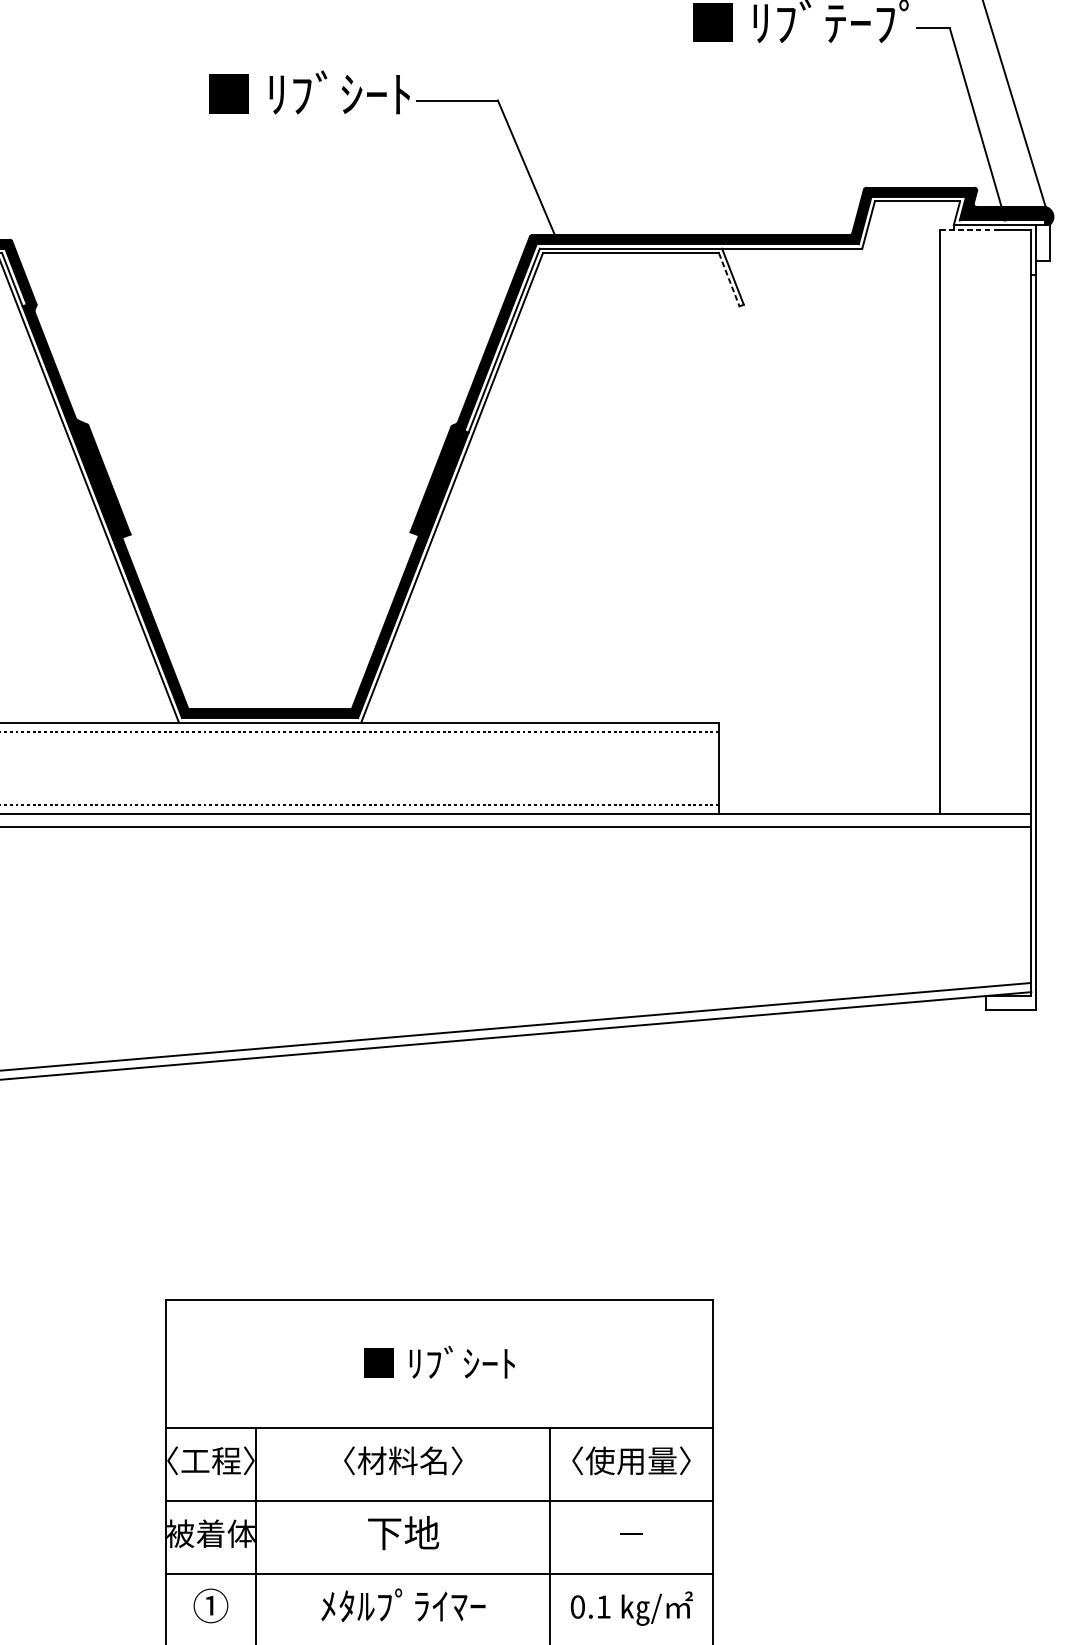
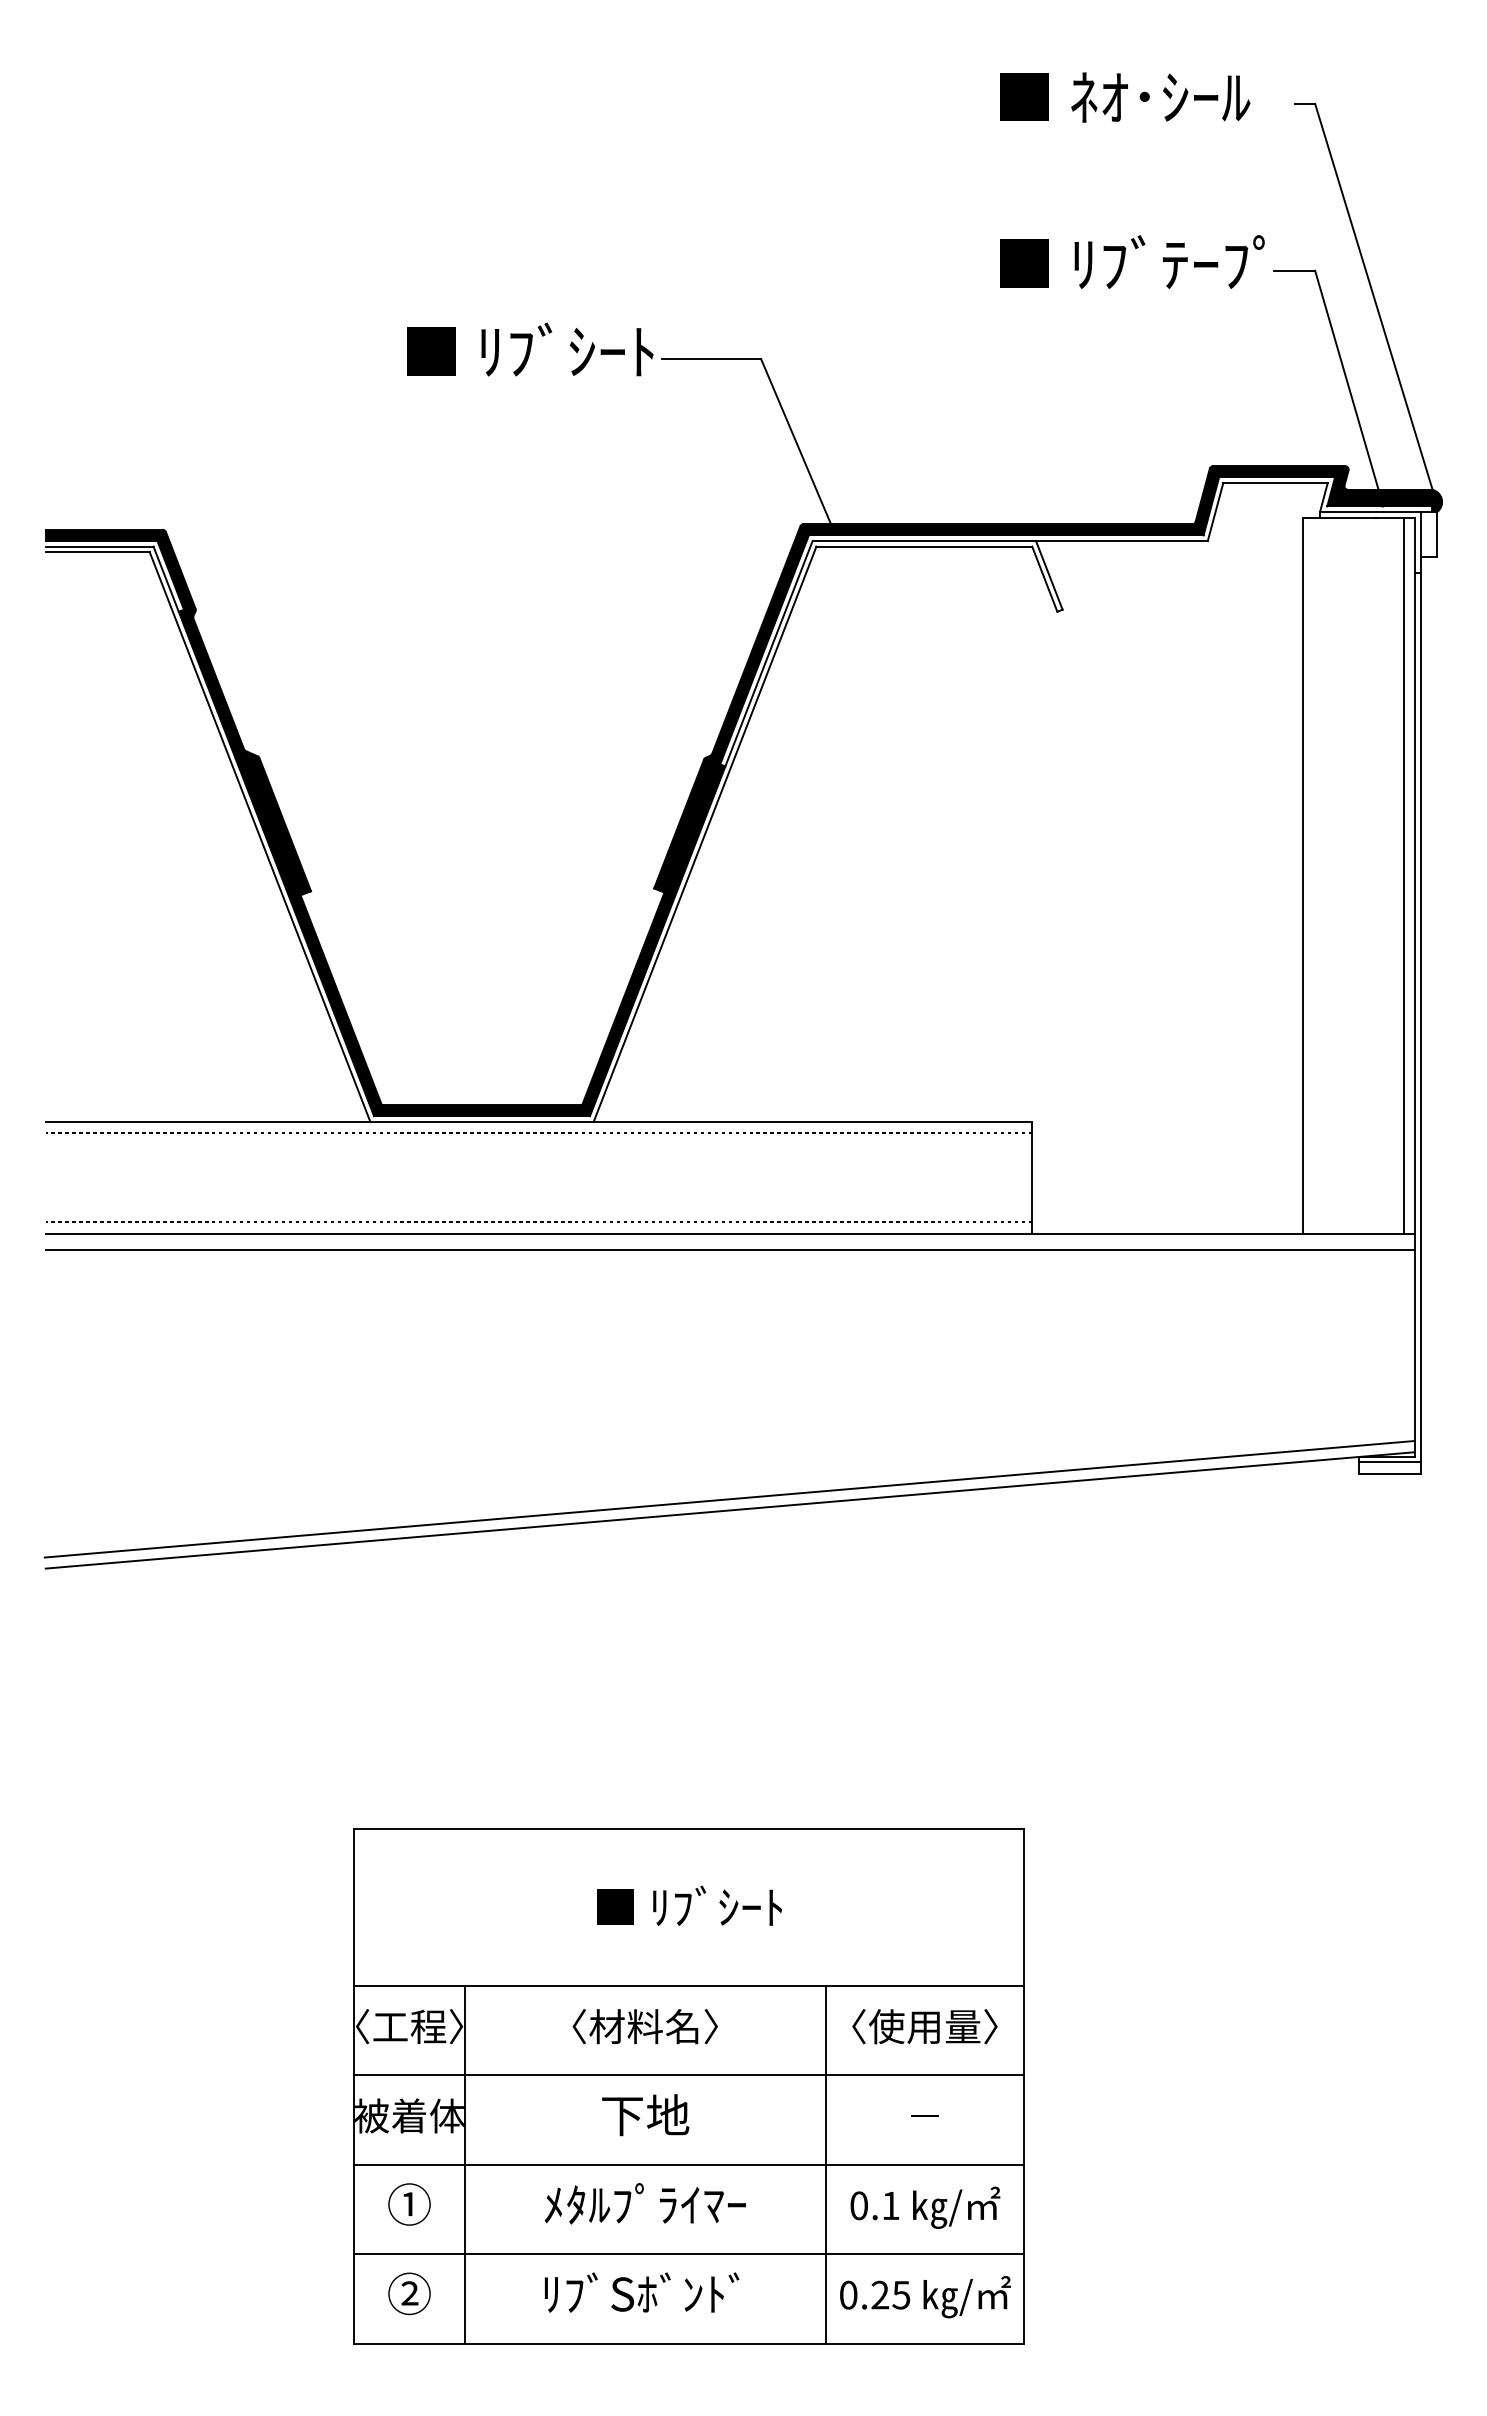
line: (969, 229) -> (1339, 517), dashed -> solid
line: (729, 280) -> (1044, 579), dashed -> solid
line: (1021, 521) -> (1403, 875), added
line: (1010, 1000) -> (1389, 1462), added

